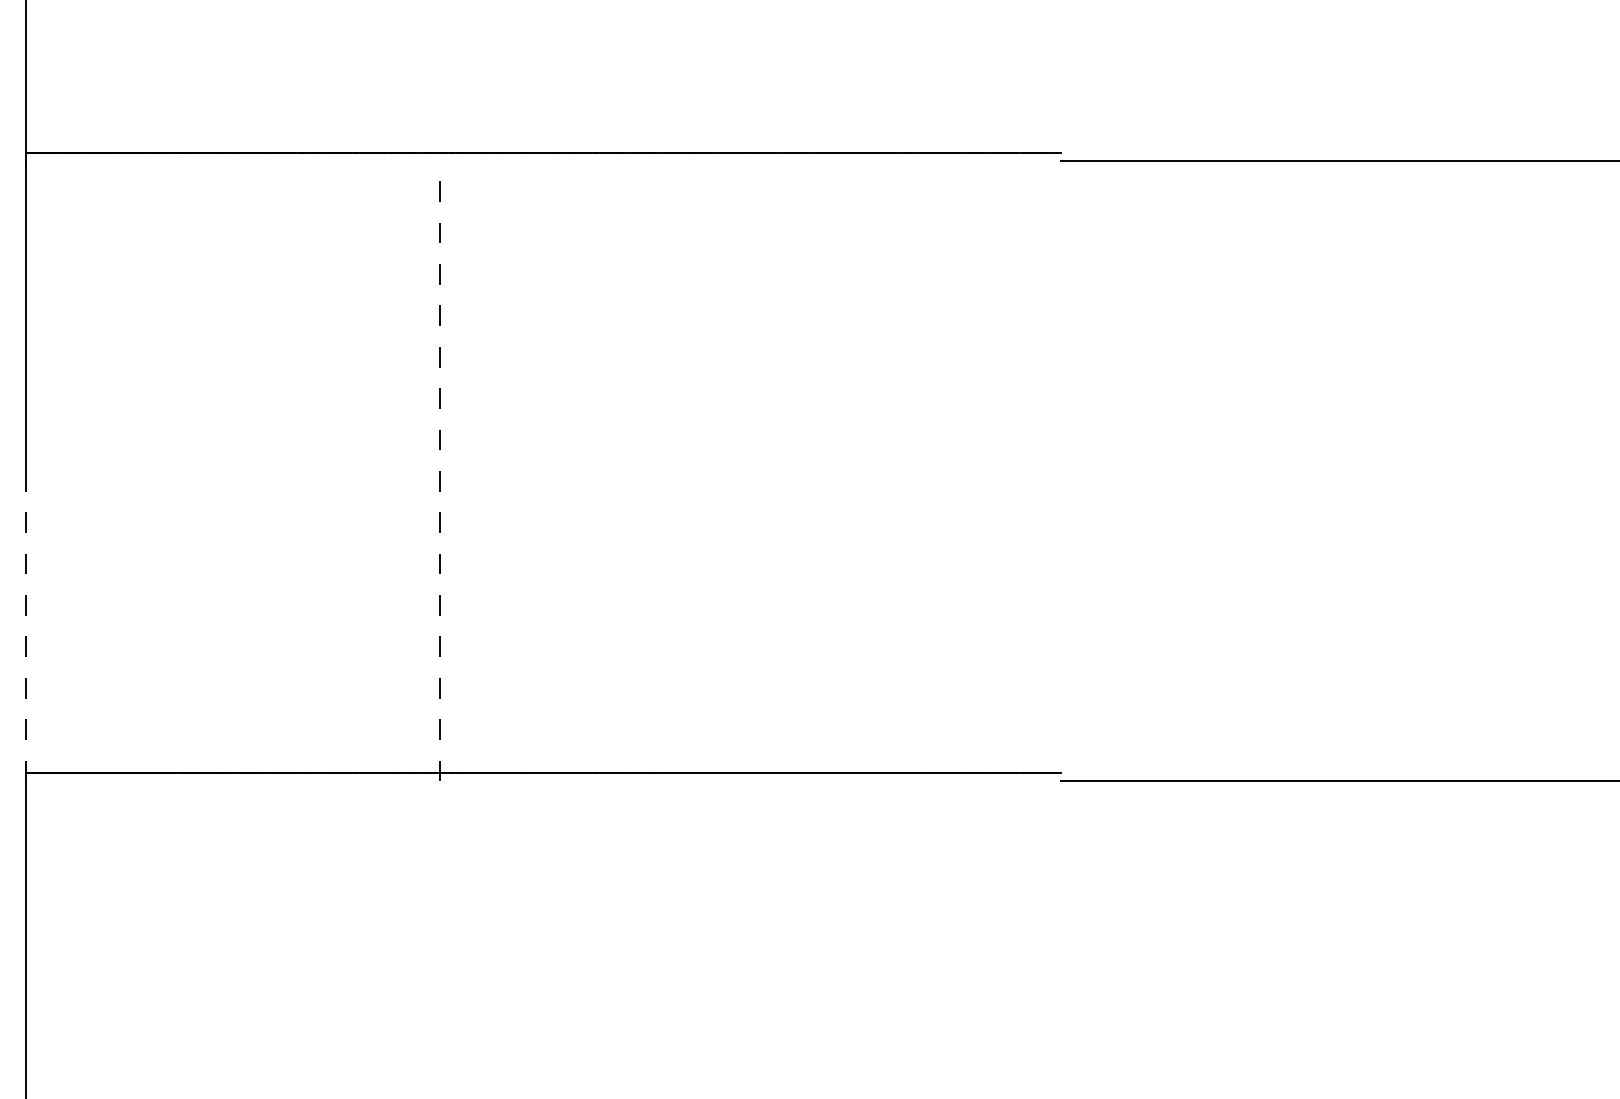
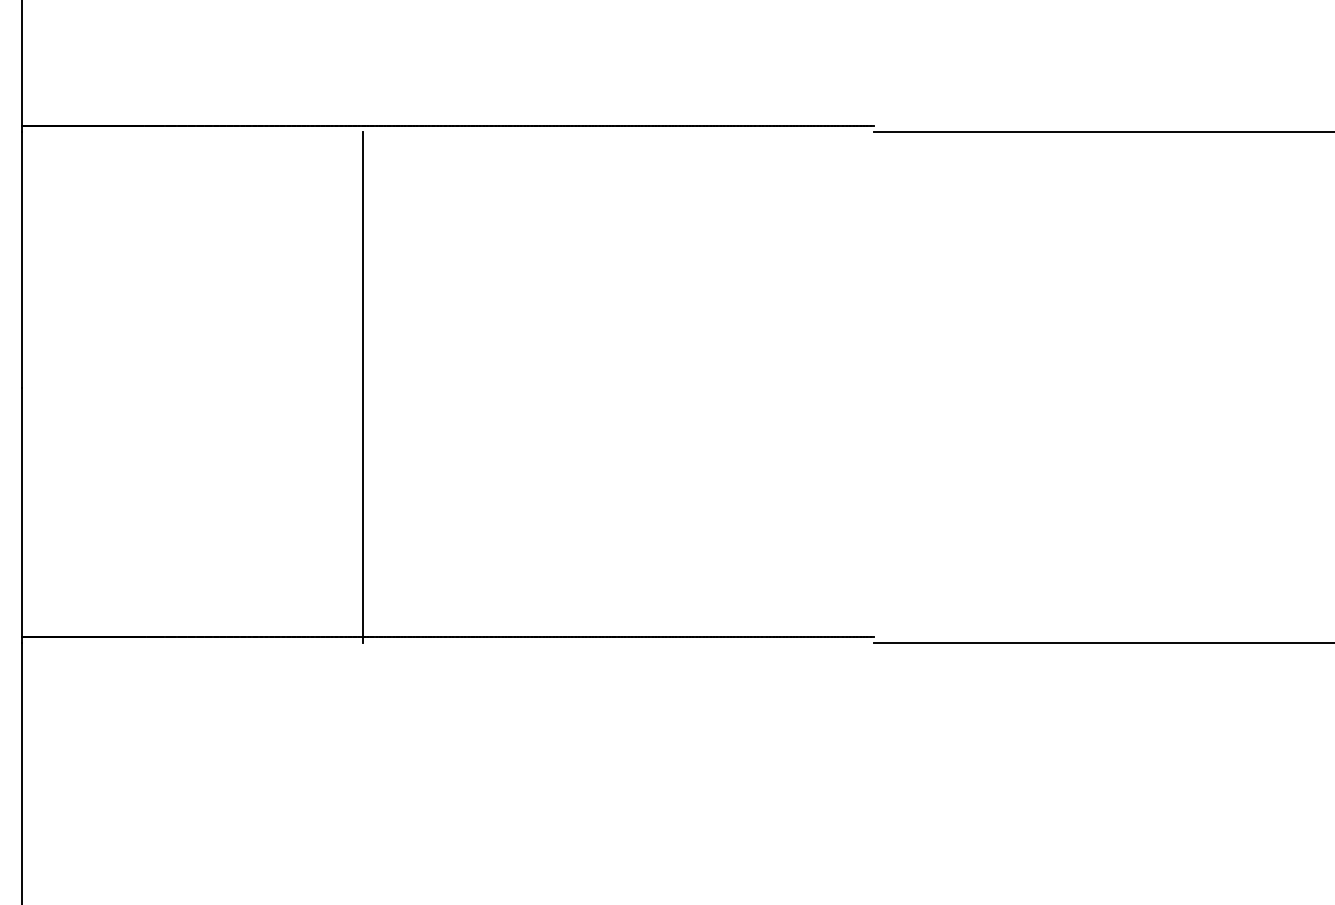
line: (440, 470) -> (363, 387), dashed -> solid
line: (26, 625) -> (22, 515), dashed -> solid

